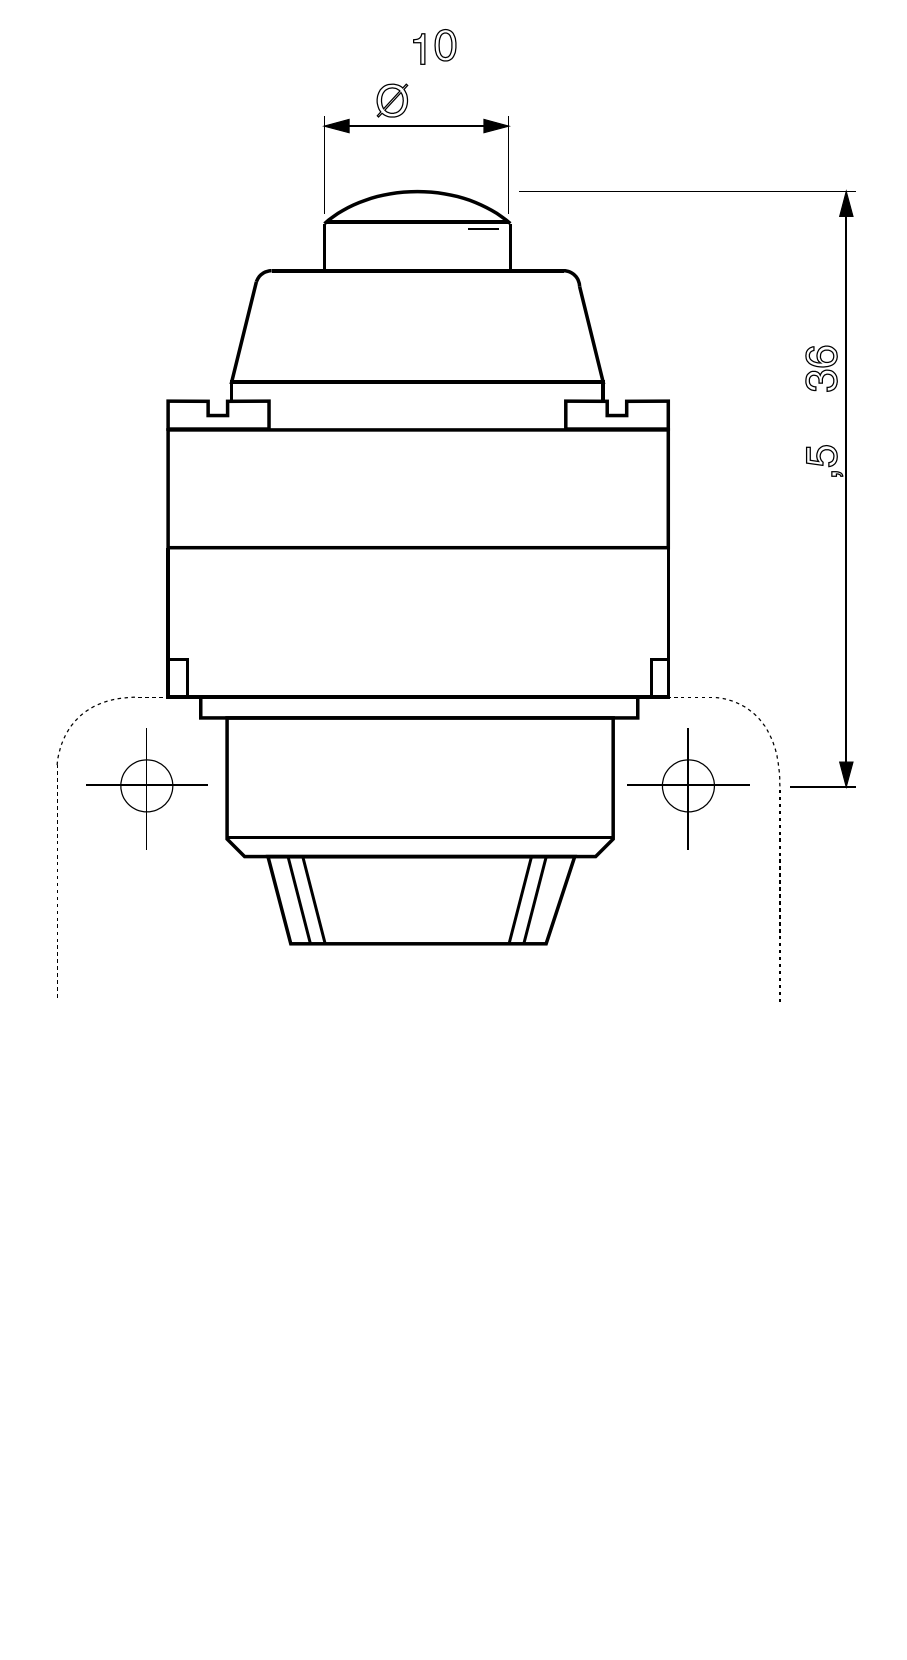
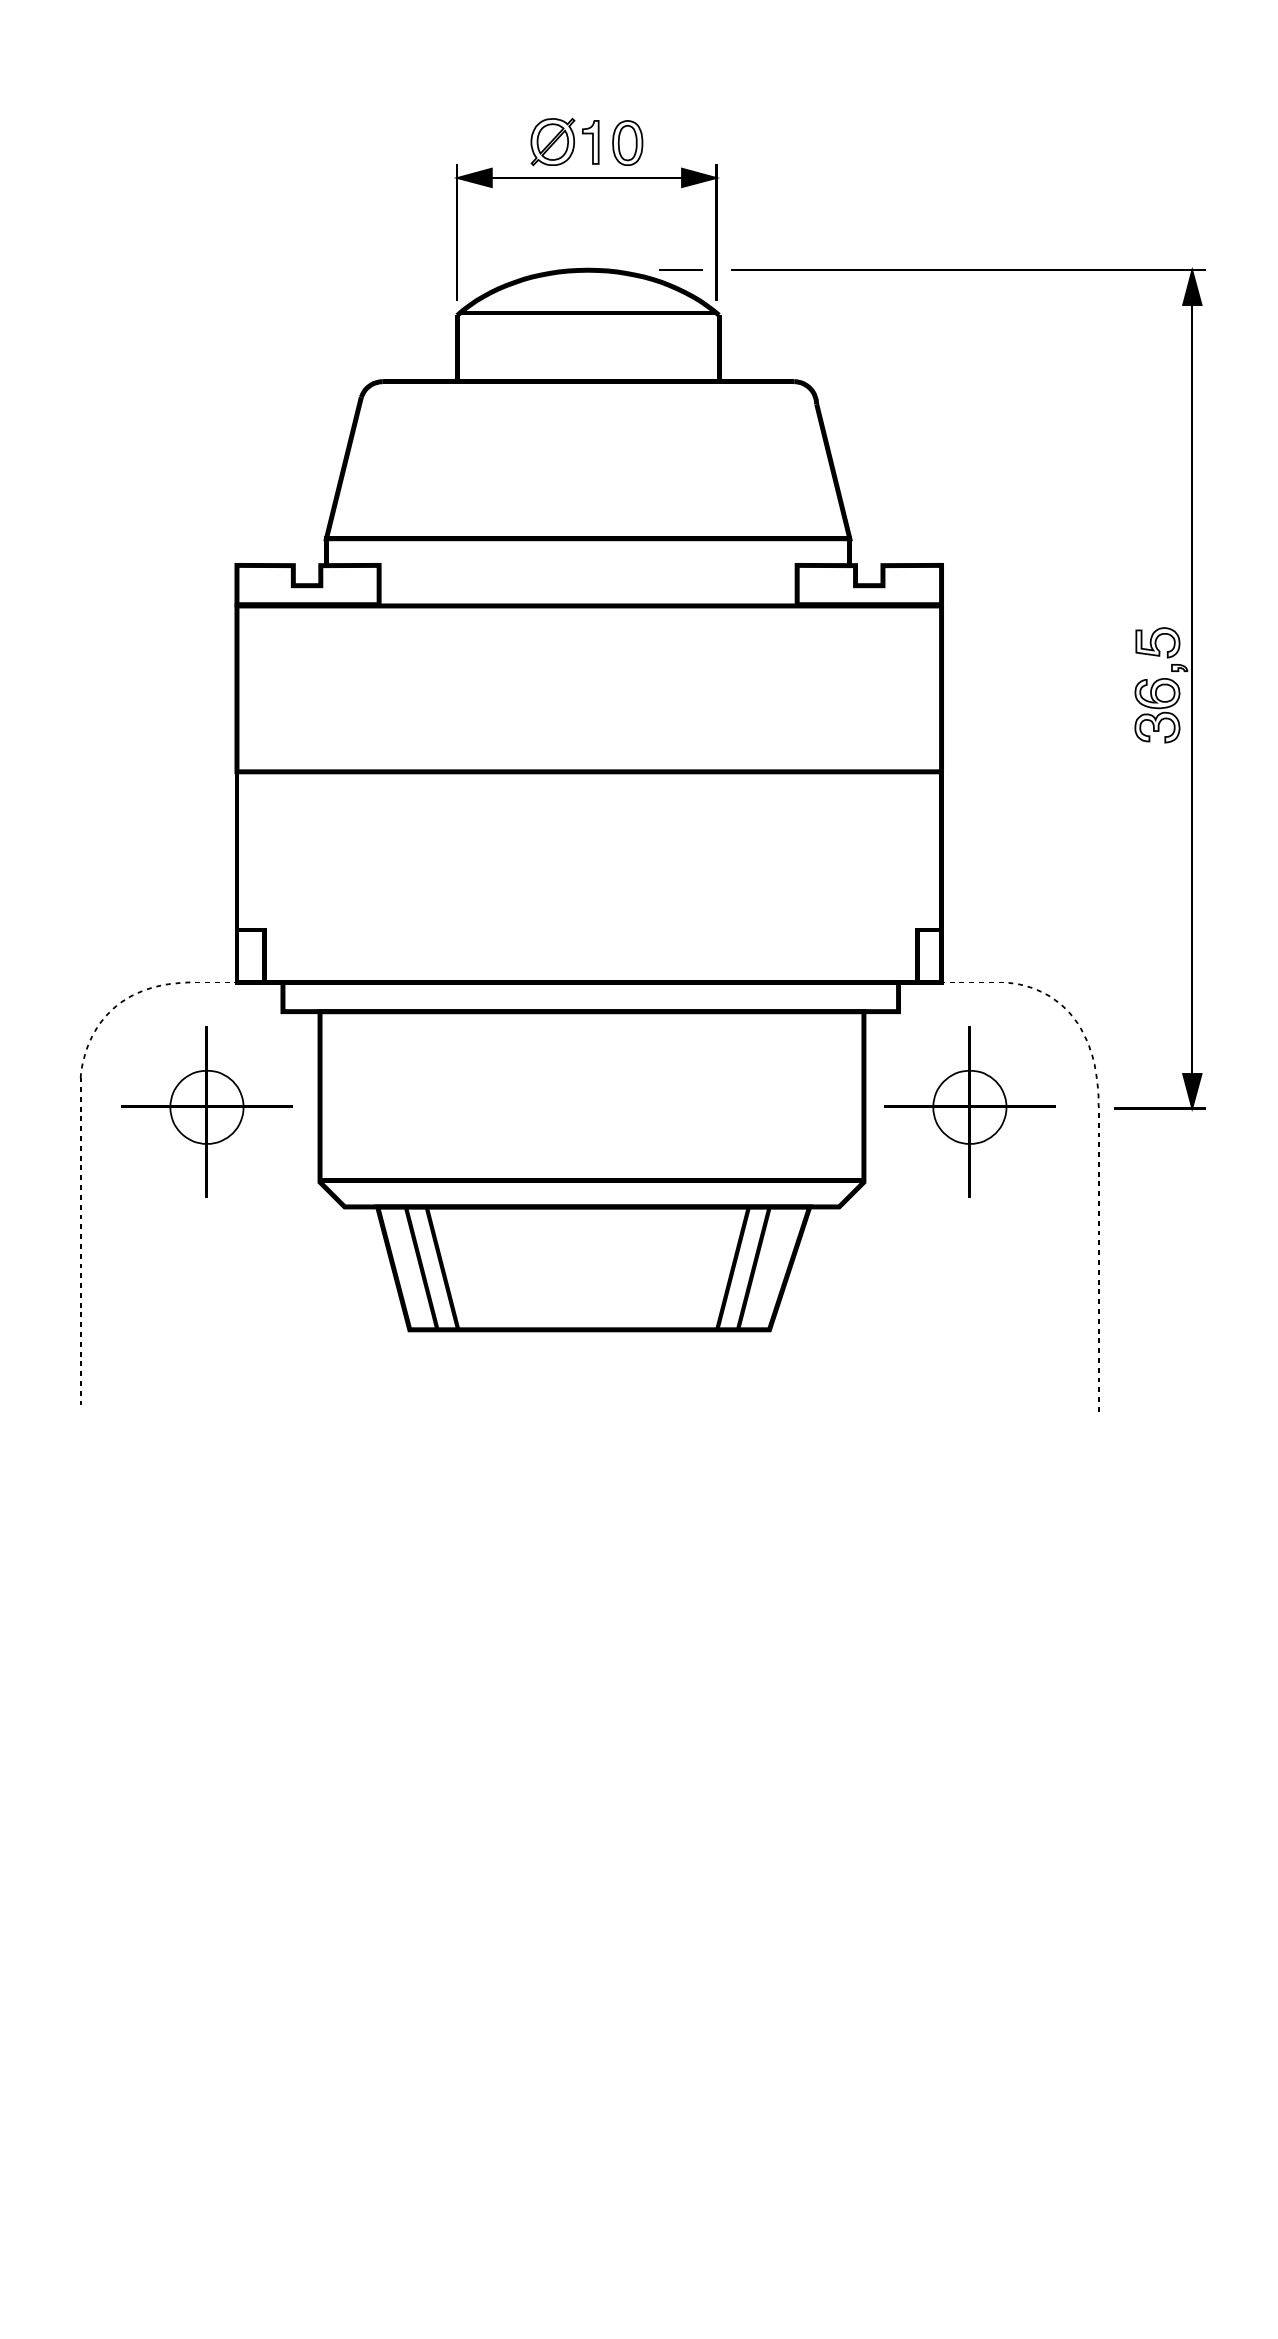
part: (445, 44) -> (627, 142), moved
part: (419, 49) -> (590, 142), moved
line: (482, 228) -> (680, 269), moved
part: (821, 368) -> (1157, 710), moved

